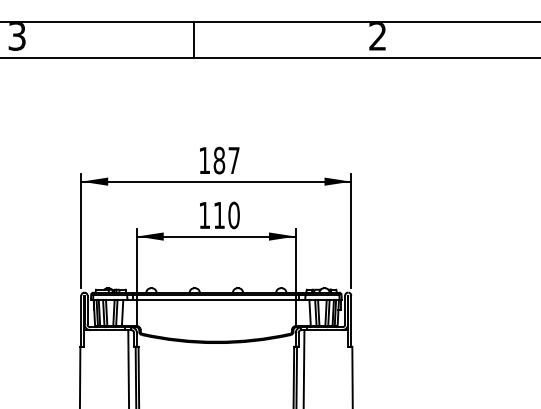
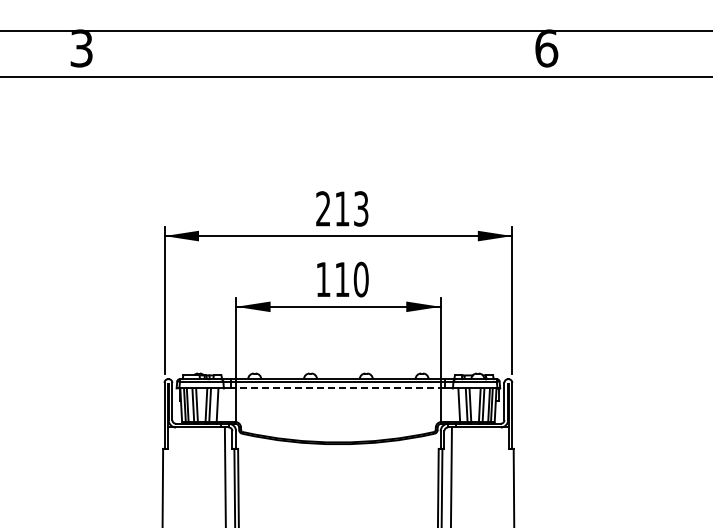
text: (377, 36) -> (546, 48), 2 -> 6
line: (193, 40) -> (309, 53), removed
text: (219, 160) -> (342, 208), 187 -> 213
line: (215, 299) -> (337, 388), solid -> dashed

